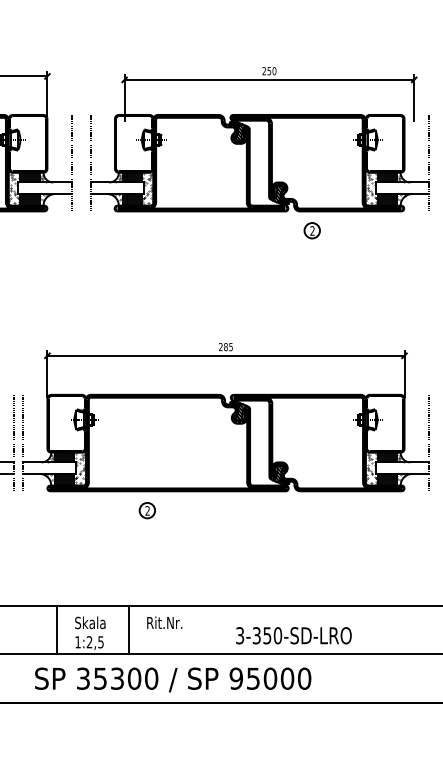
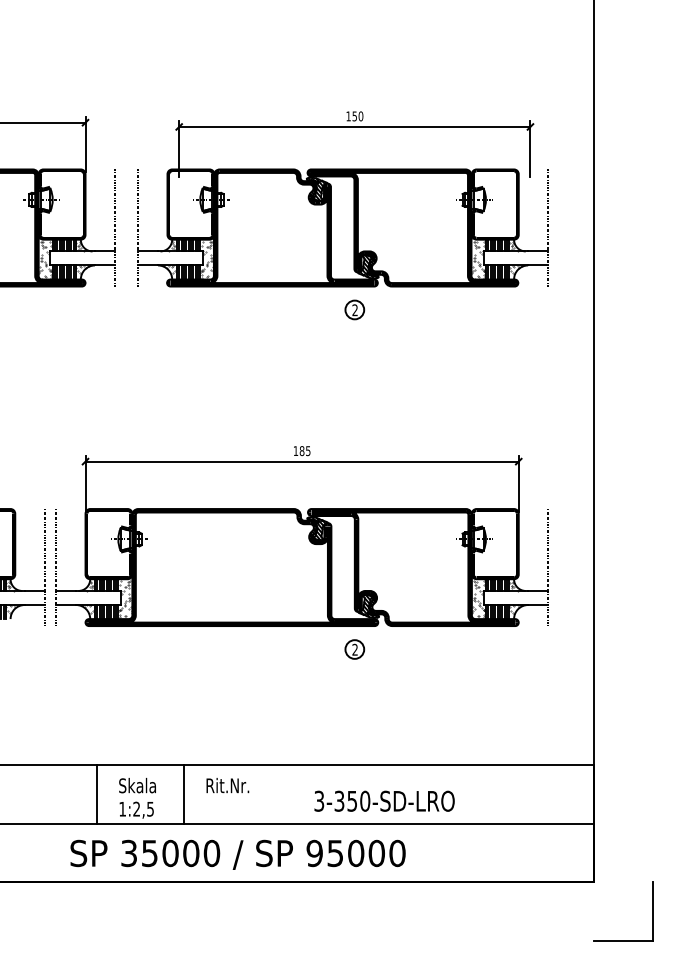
text: (264, 71) -> (348, 116), 250 -> 150
part: (311, 230) -> (354, 309), moved
text: (220, 346) -> (295, 450), 285 -> 185
part: (147, 510) -> (354, 649), moved
text: (117, 678) -> (170, 853), 35300 -> 35000

